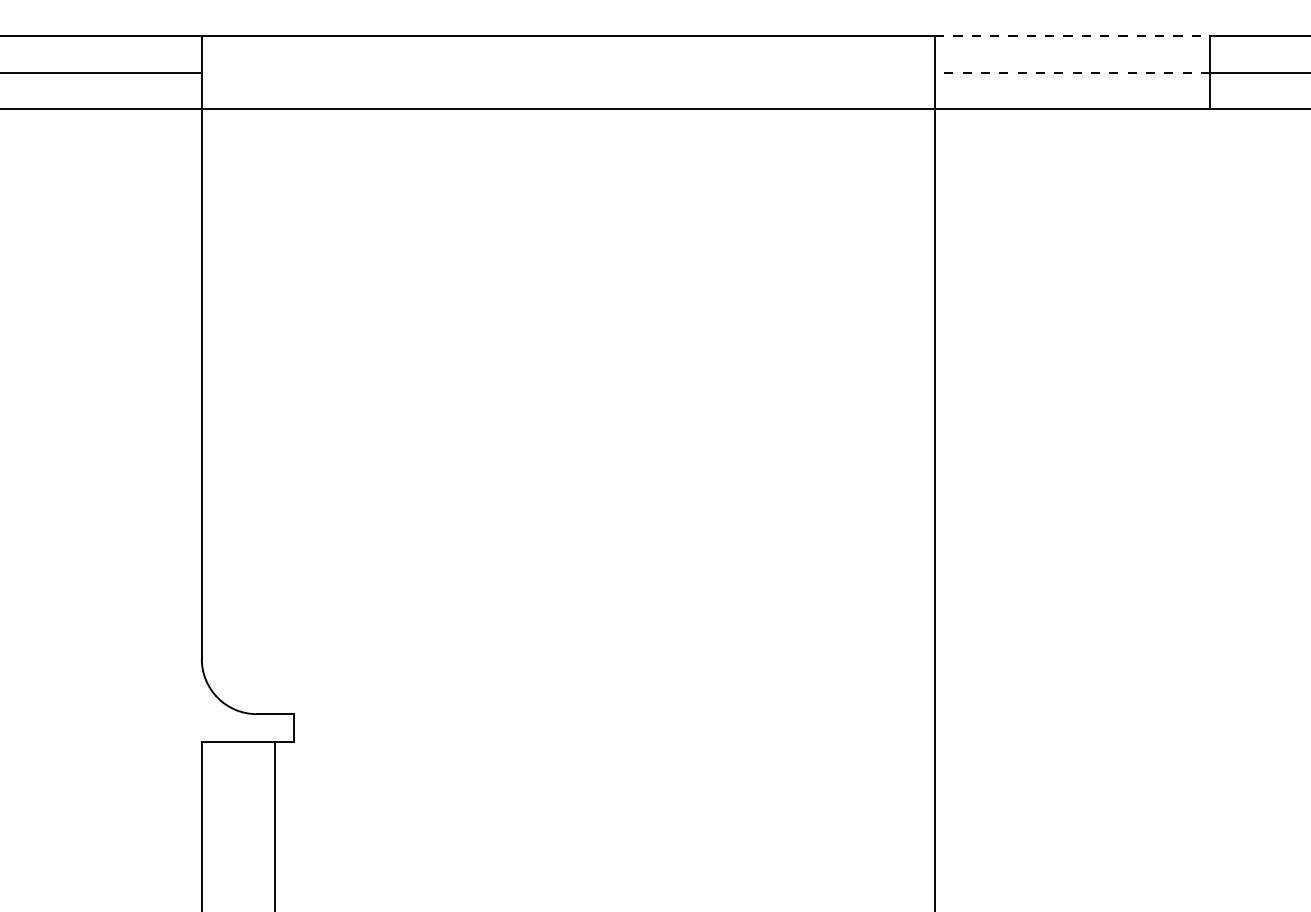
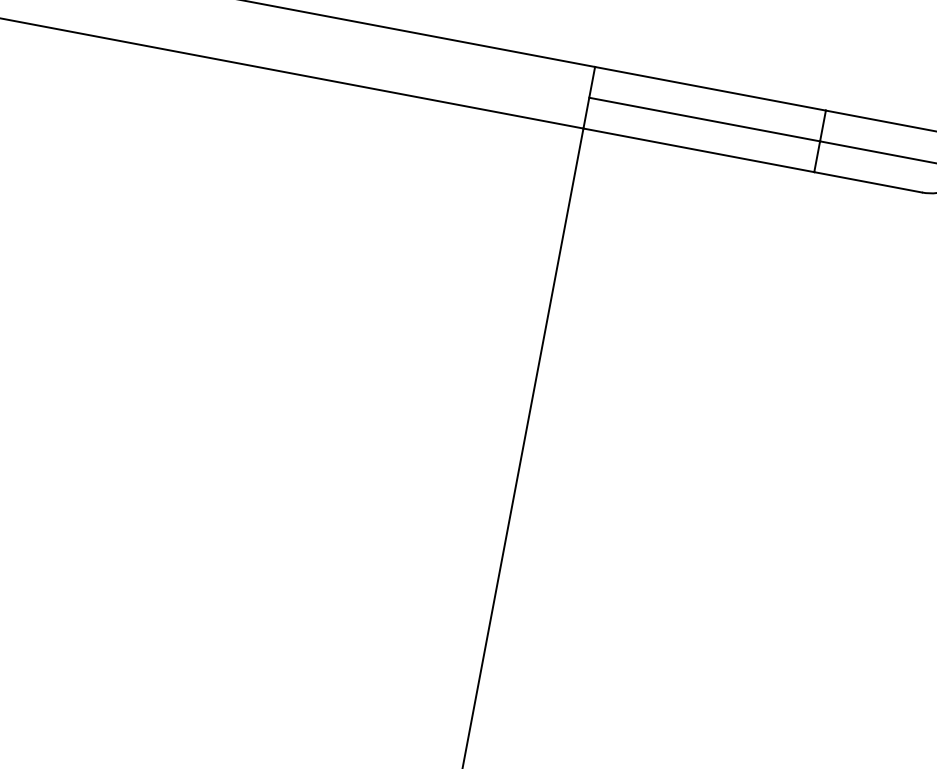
line: (1073, 35) -> (711, 88), dashed -> solid
line: (1072, 72) -> (704, 119), dashed -> solid

